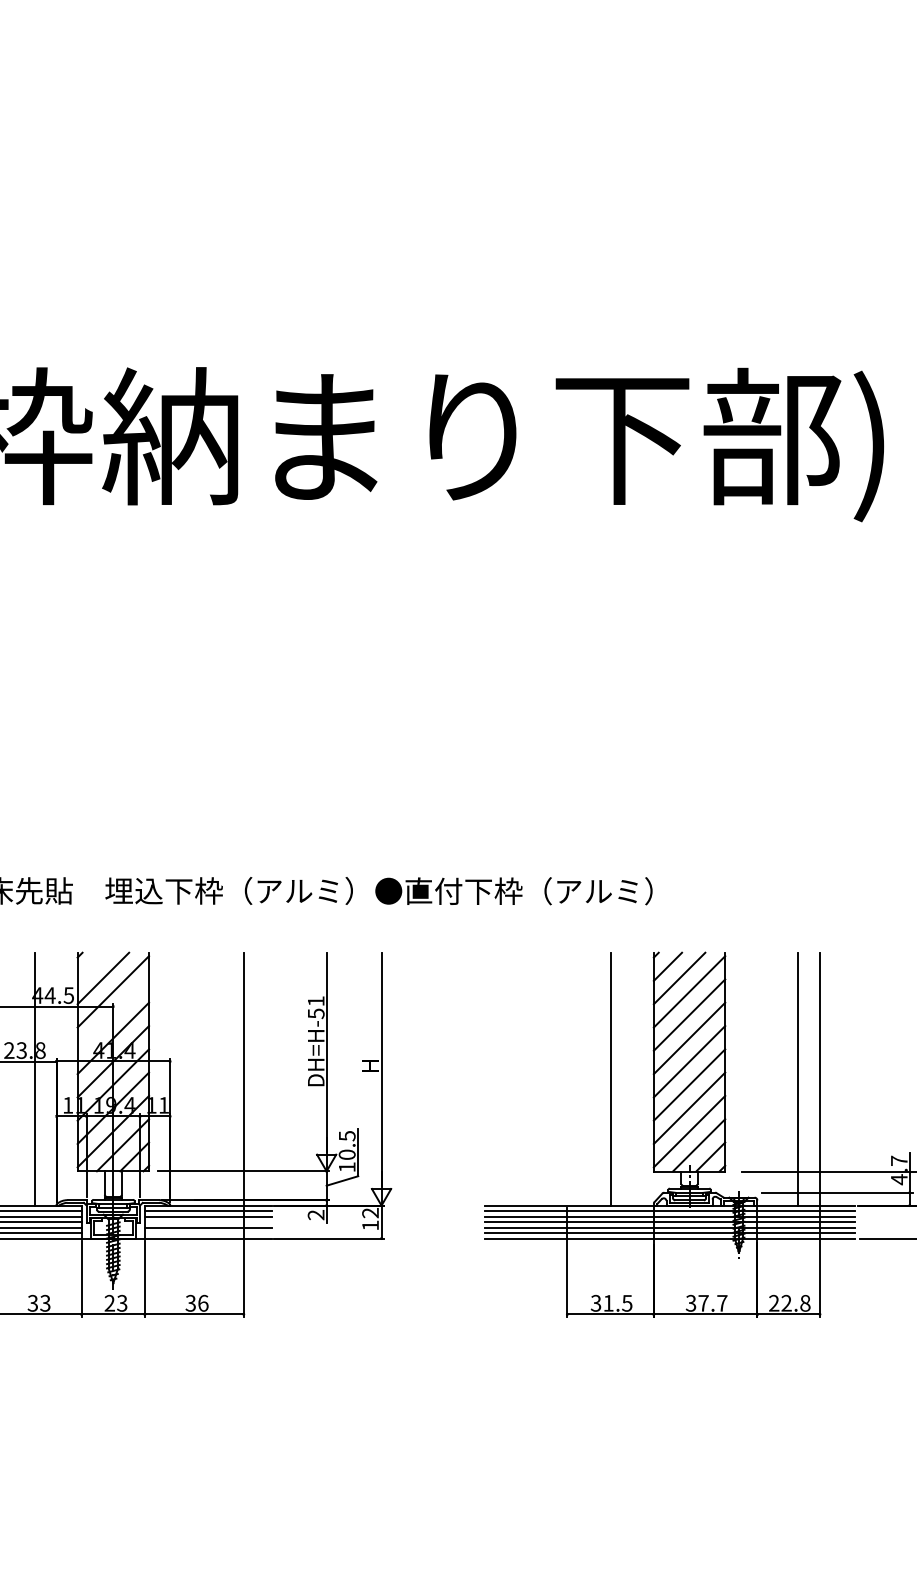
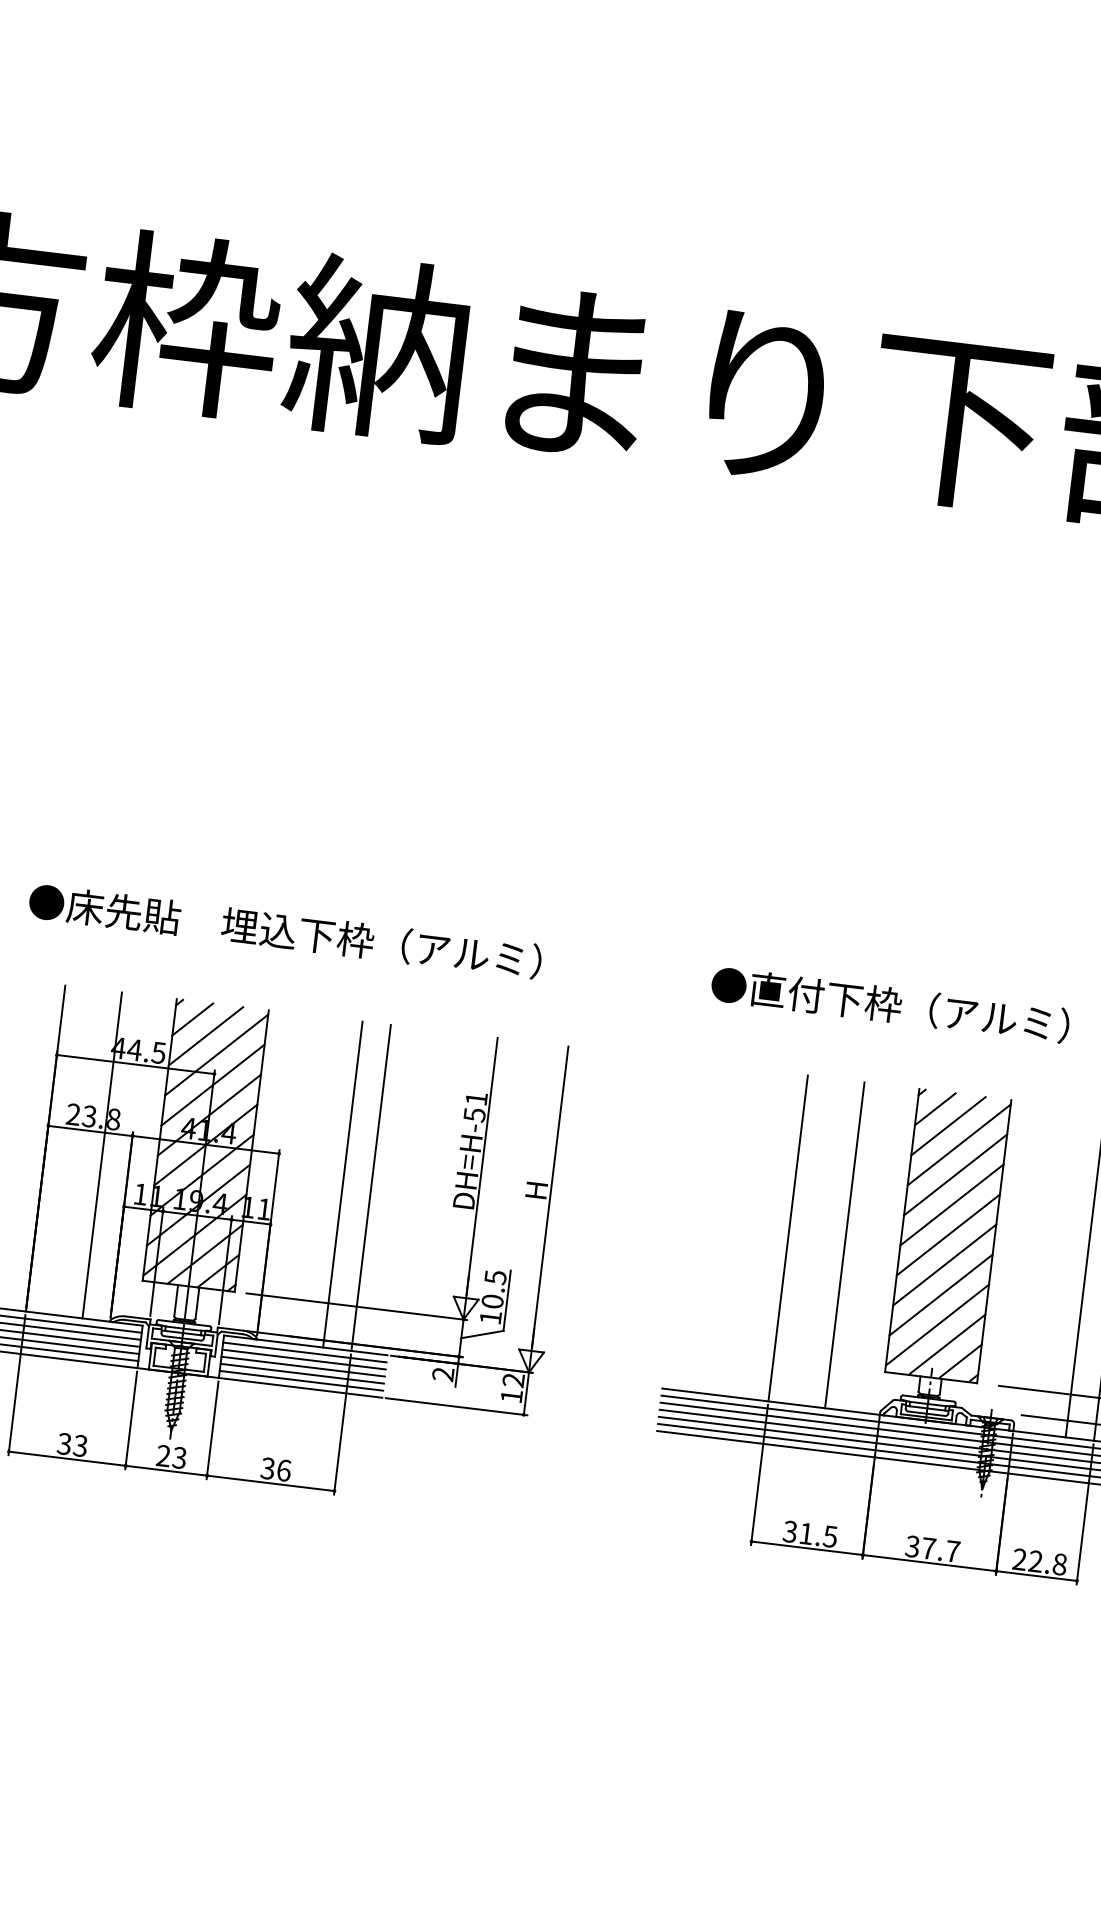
text: (513, 891) -> (889, 1005), moved
line: (91, 966) -> (192, 1019), added
line: (113, 1014) -> (213, 1084), added
line: (221, 1078) -> (342, 1183), added
line: (567, 1078) -> (788, 1237), added
line: (207, 1222) -> (302, 1367), added
line: (207, 1233) -> (300, 1381), added

